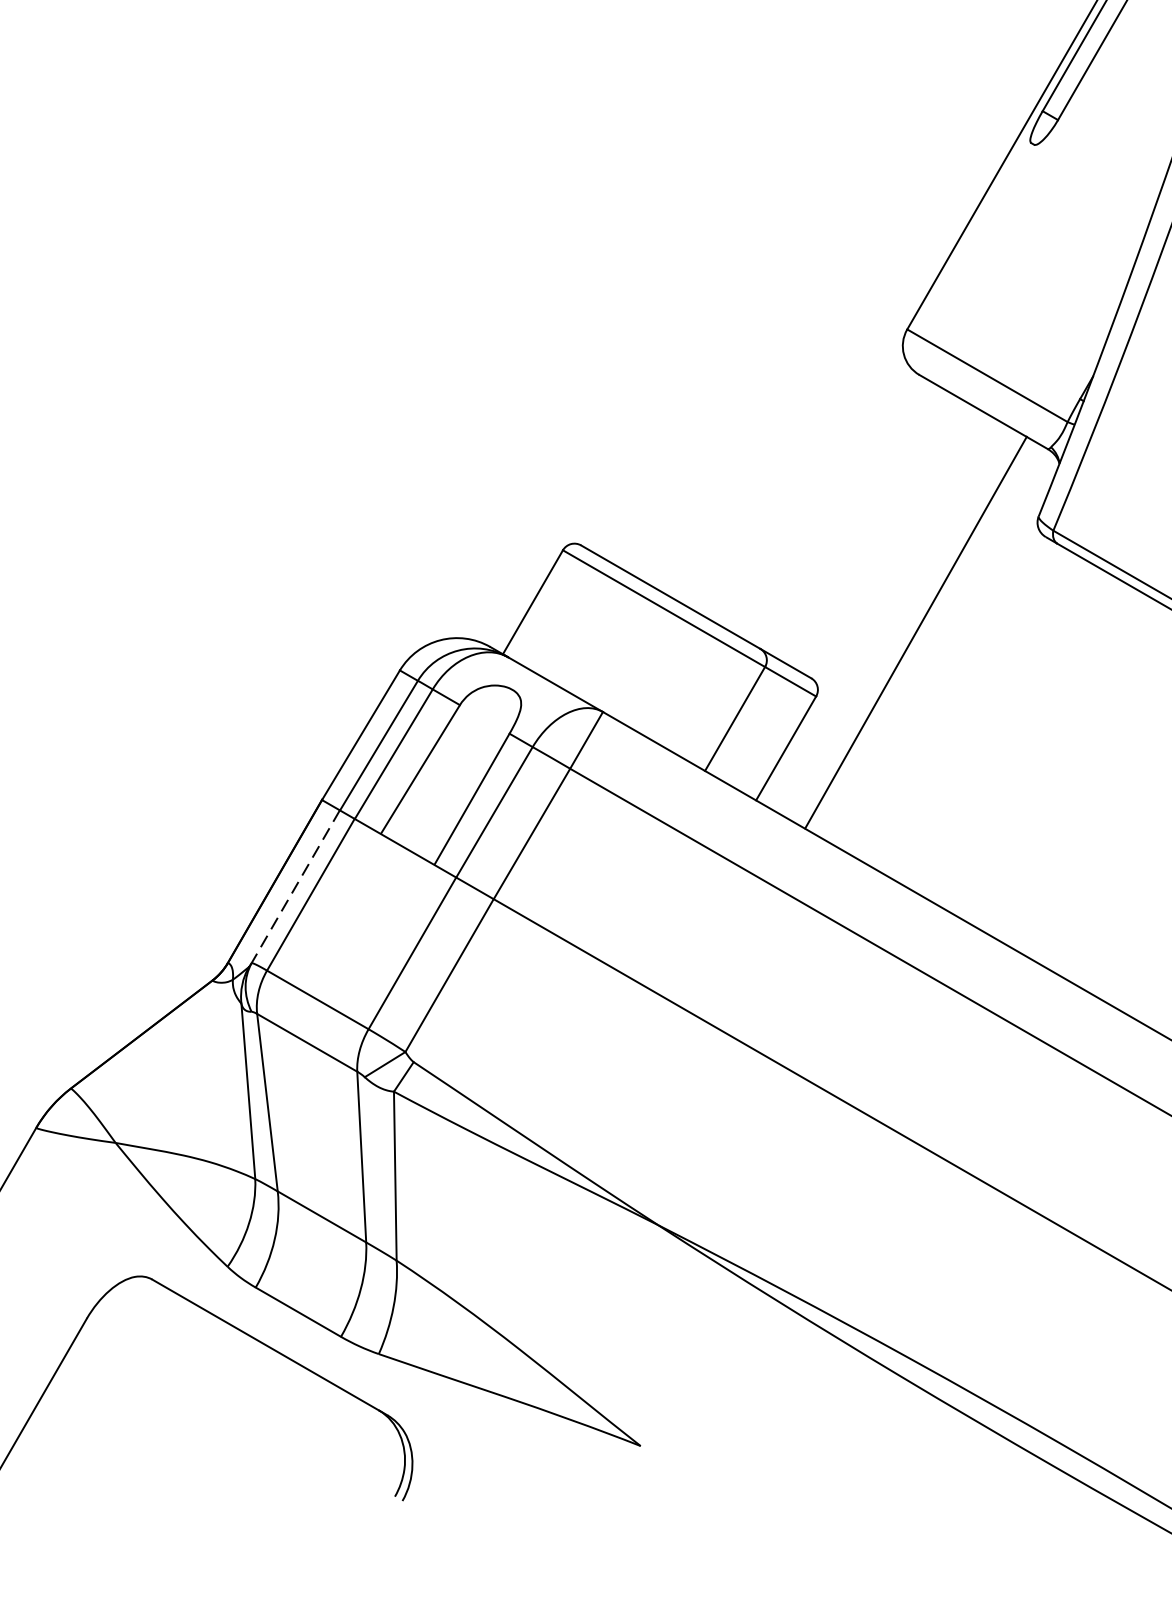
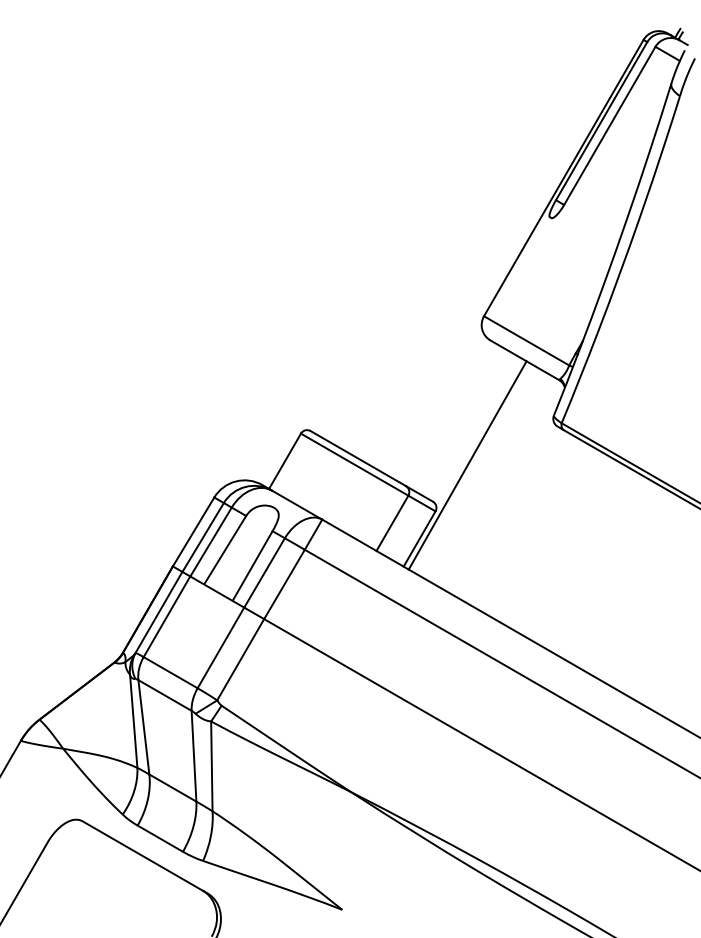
line: (915, 632) -> (467, 465), moved
line: (294, 886) -> (158, 612), dashed -> solid

